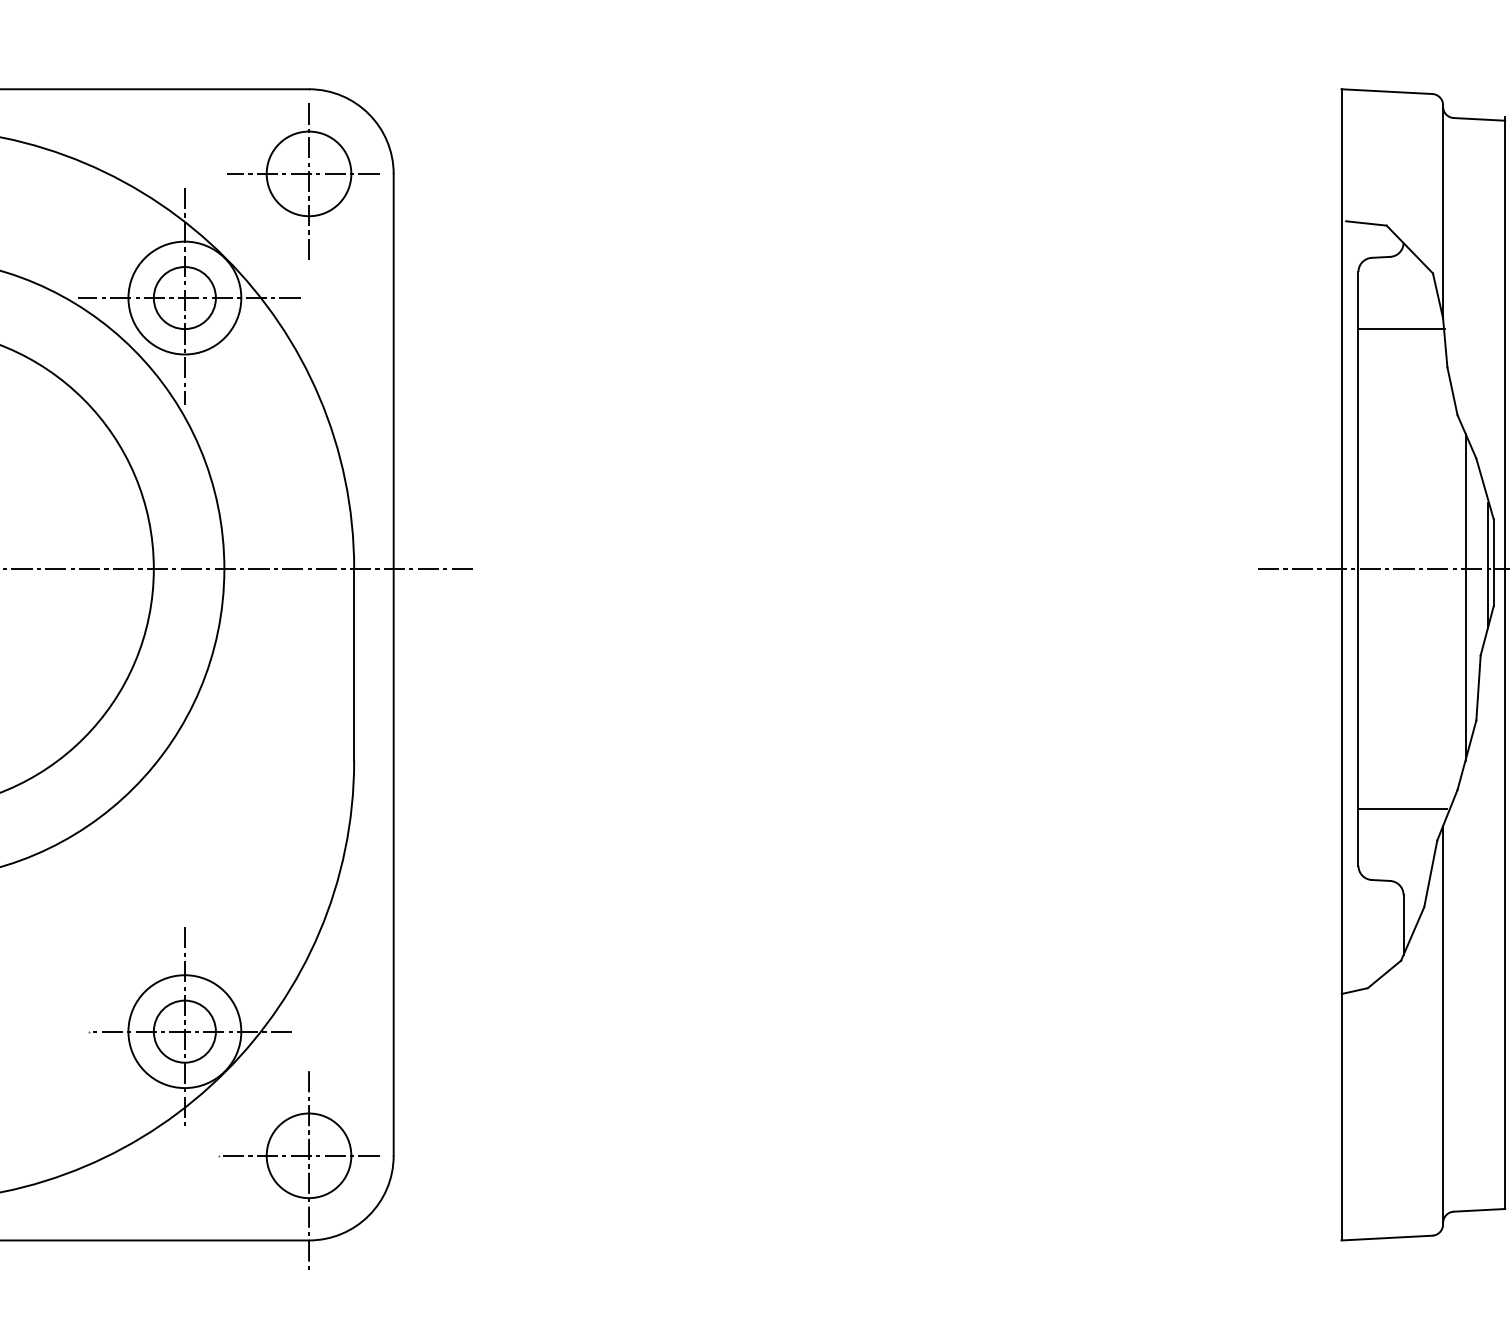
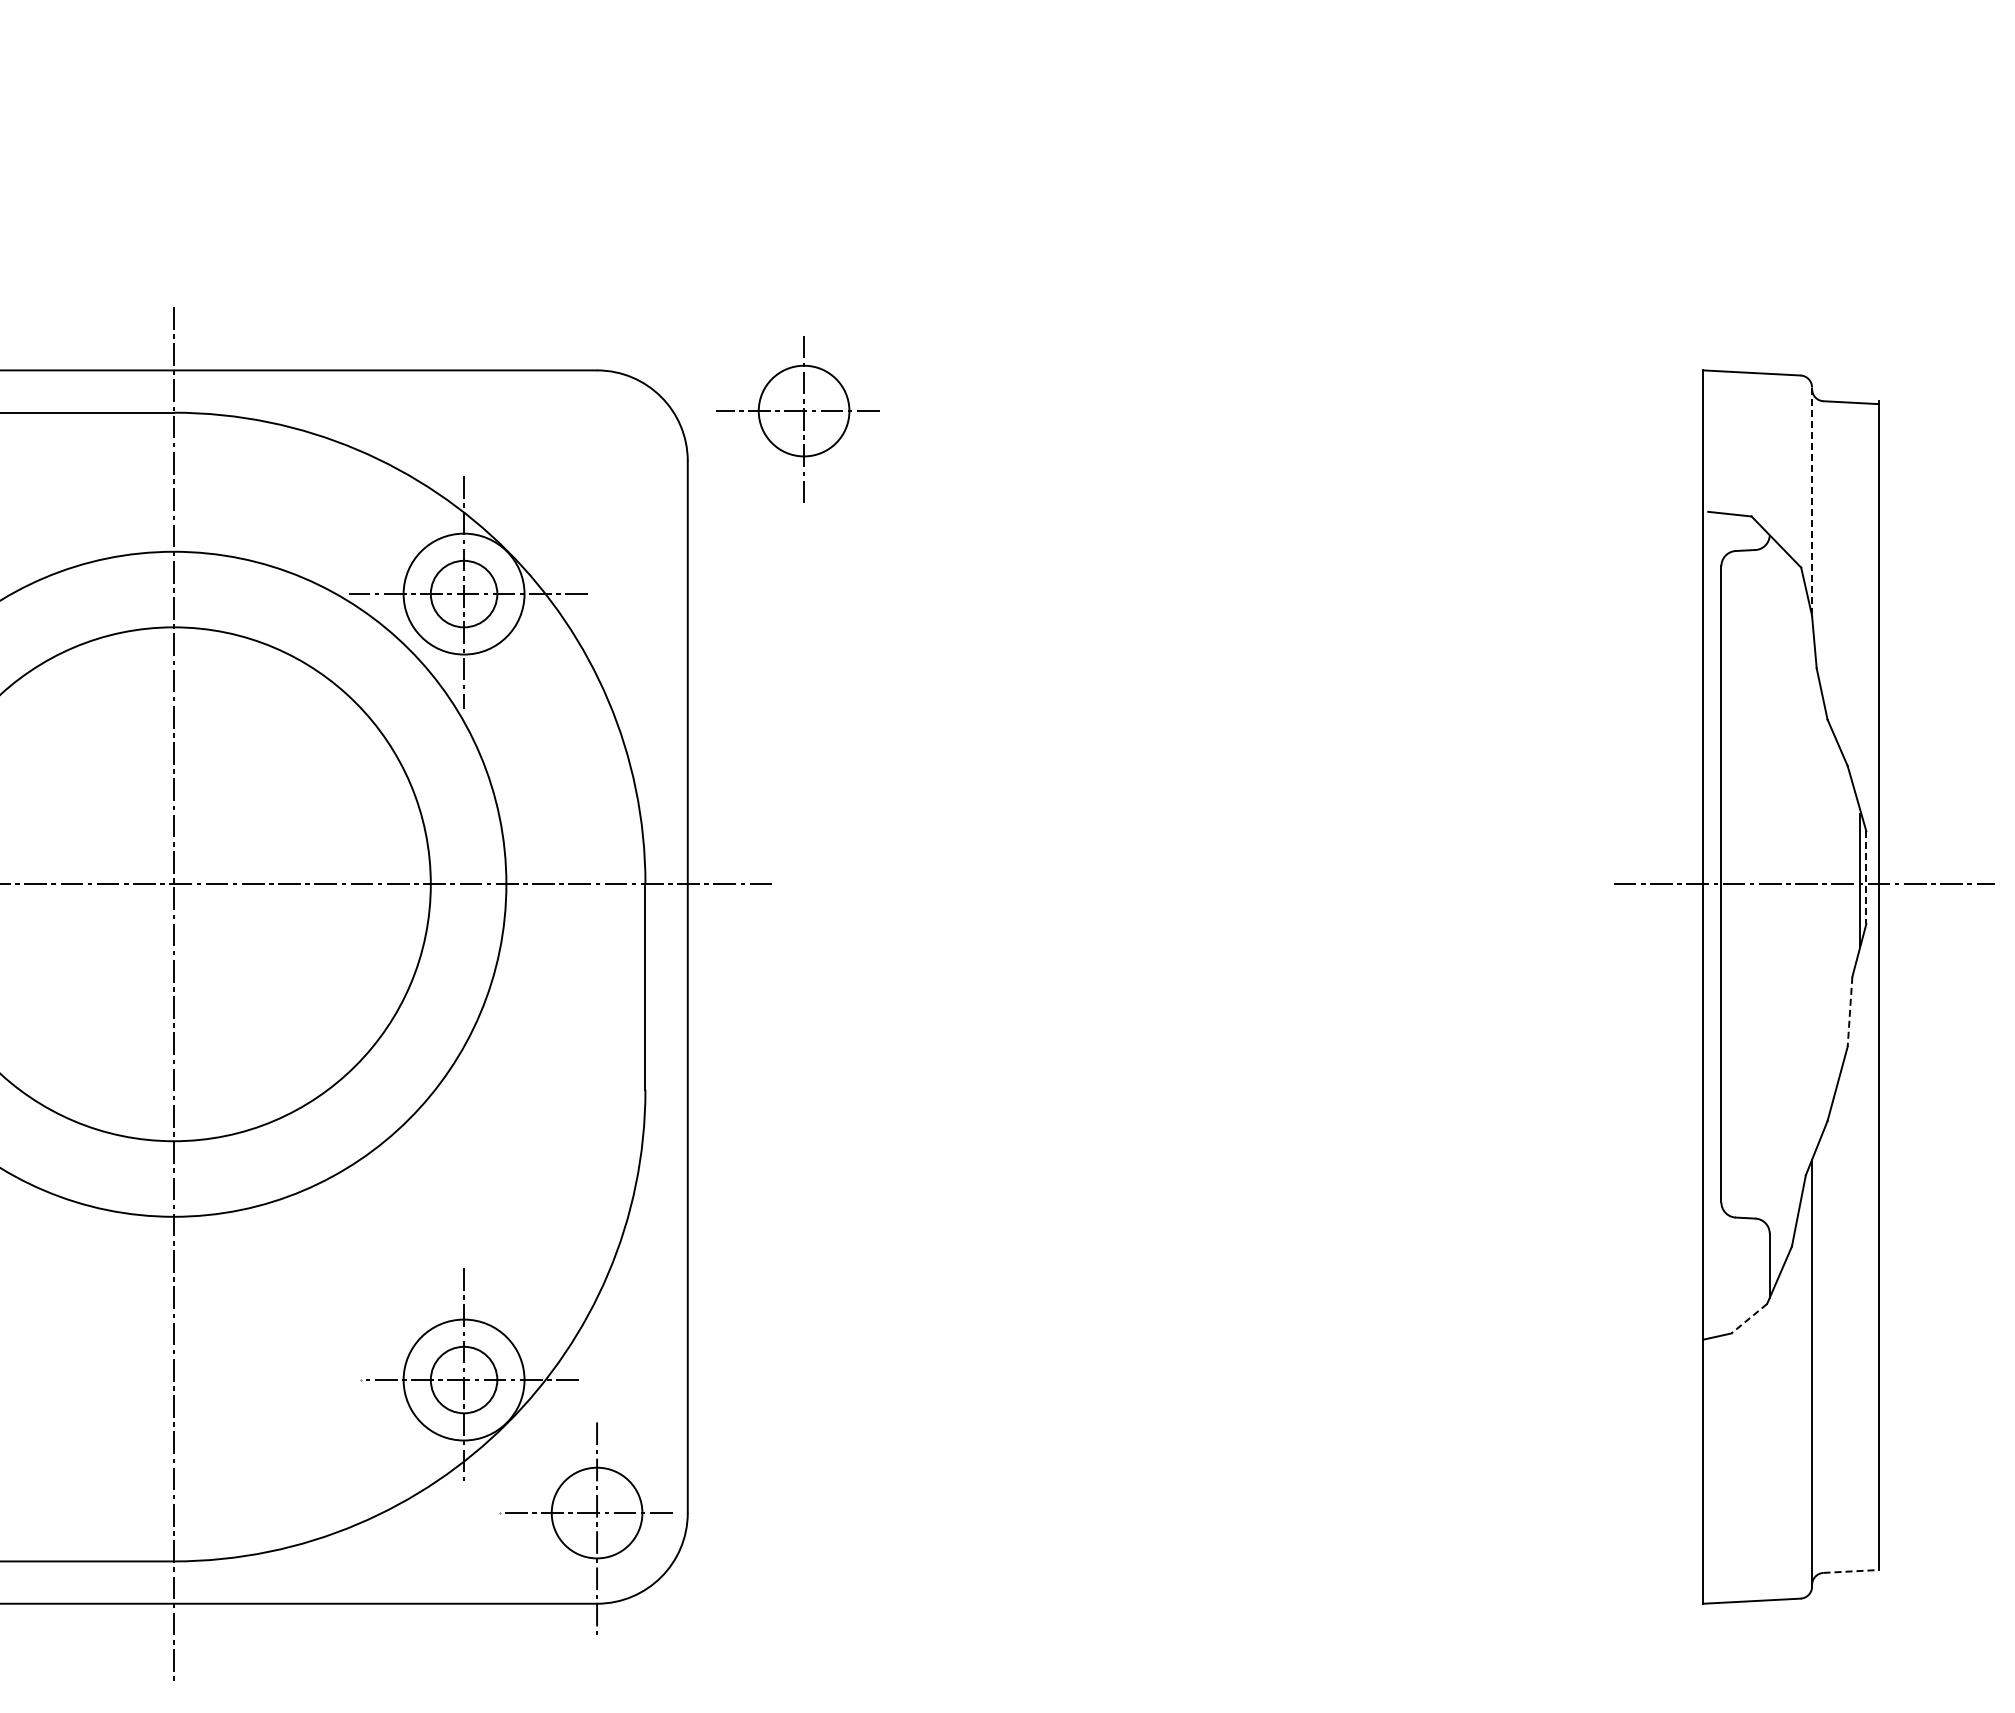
part: (302, 181) -> (797, 419), moved
line: (1443, 211) -> (1812, 501), solid -> dashed
line: (1401, 329) -> (1767, 627), removed
line: (1493, 562) -> (1866, 877), solid -> dashed
line: (1465, 597) -> (1836, 914), removed
line: (1478, 687) -> (1850, 1011), solid -> dashed
line: (1402, 809) -> (1768, 1141), removed
line: (1383, 975) -> (1748, 1319), solid -> dashed
line: (1479, 1210) -> (1851, 1571), solid -> dashed

